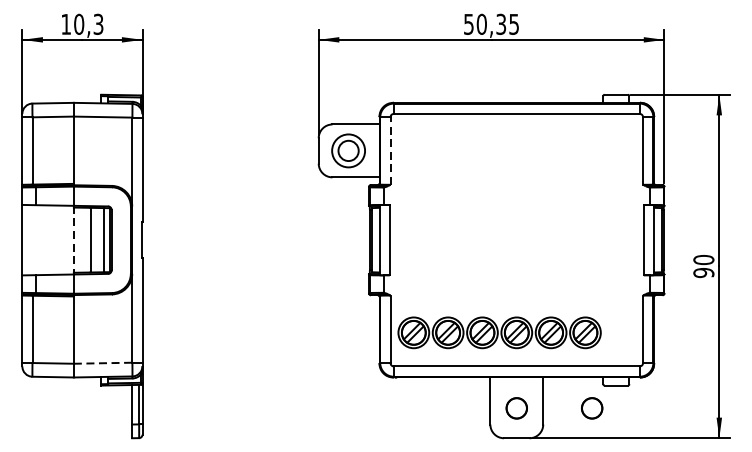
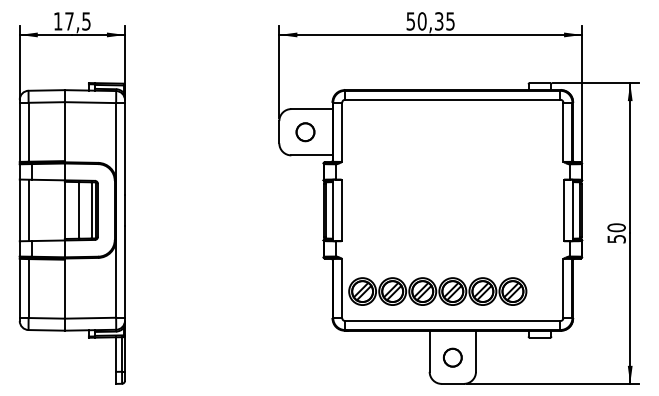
text: (88, 24) -> (77, 21), 10,3 -> 17,5
circle: (348, 151) -> (305, 132), size x0.62
line: (390, 151) -> (342, 132), dashed -> solid
line: (32, 240) -> (28, 210), added
line: (73, 240) -> (64, 210), dashed -> solid
text: (703, 272) -> (616, 238), 90 -> 50
line: (103, 363) -> (90, 318), dashed -> solid
circle: (591, 408) -> (518, 357), removed

